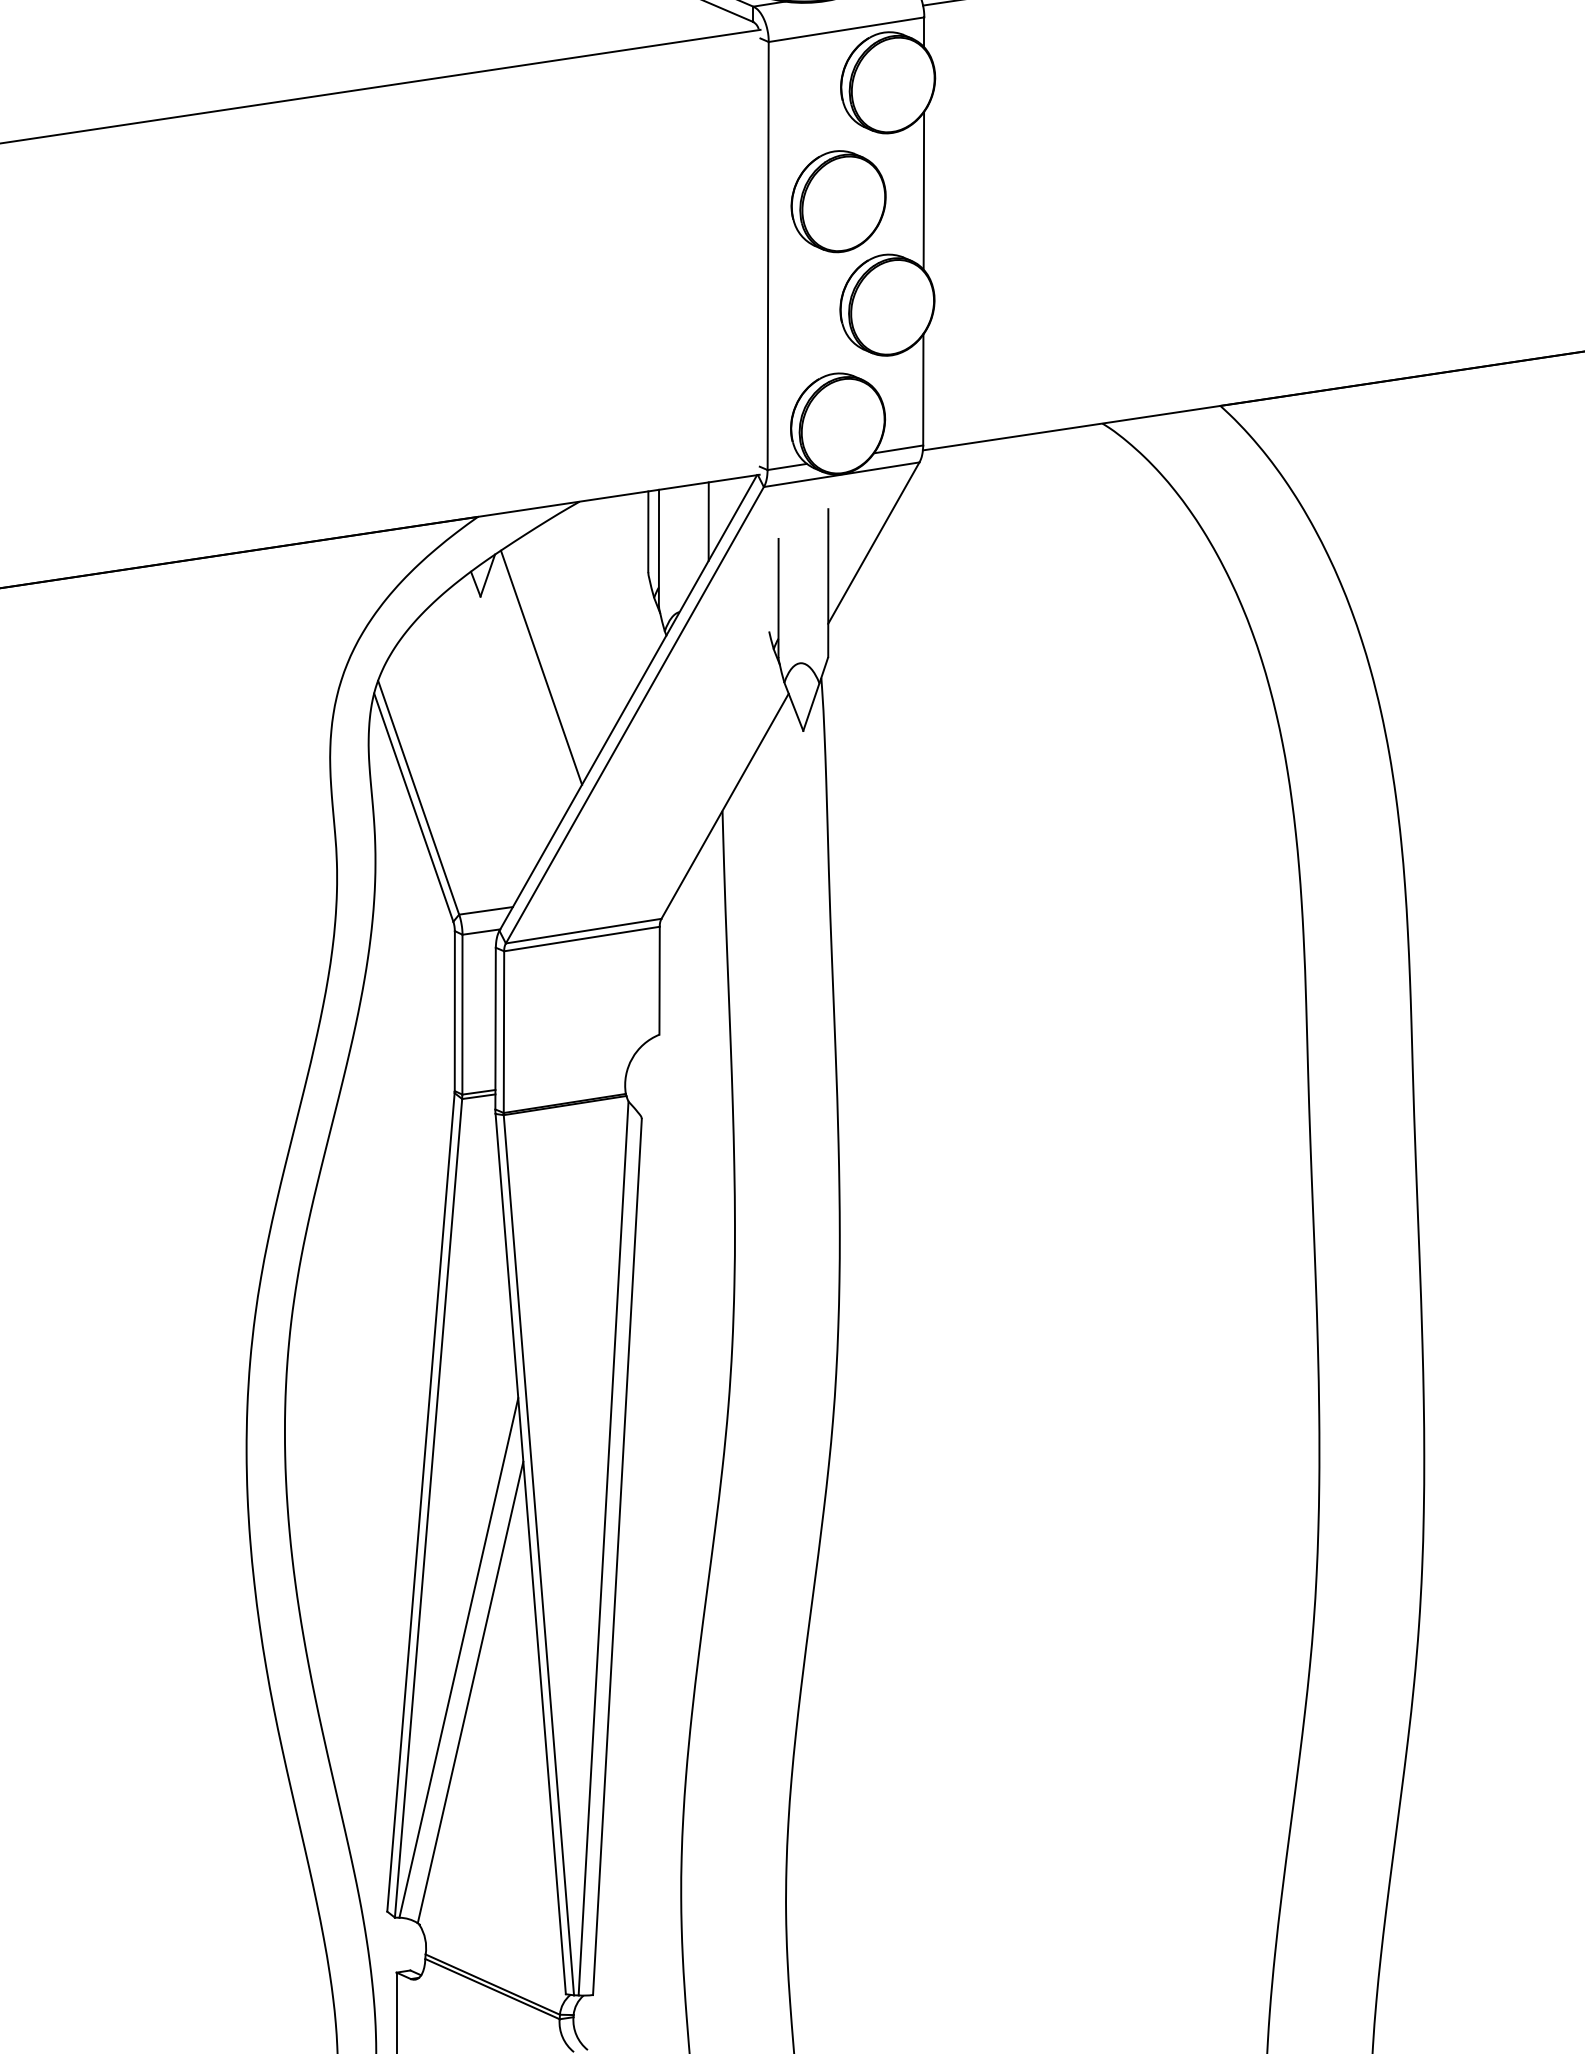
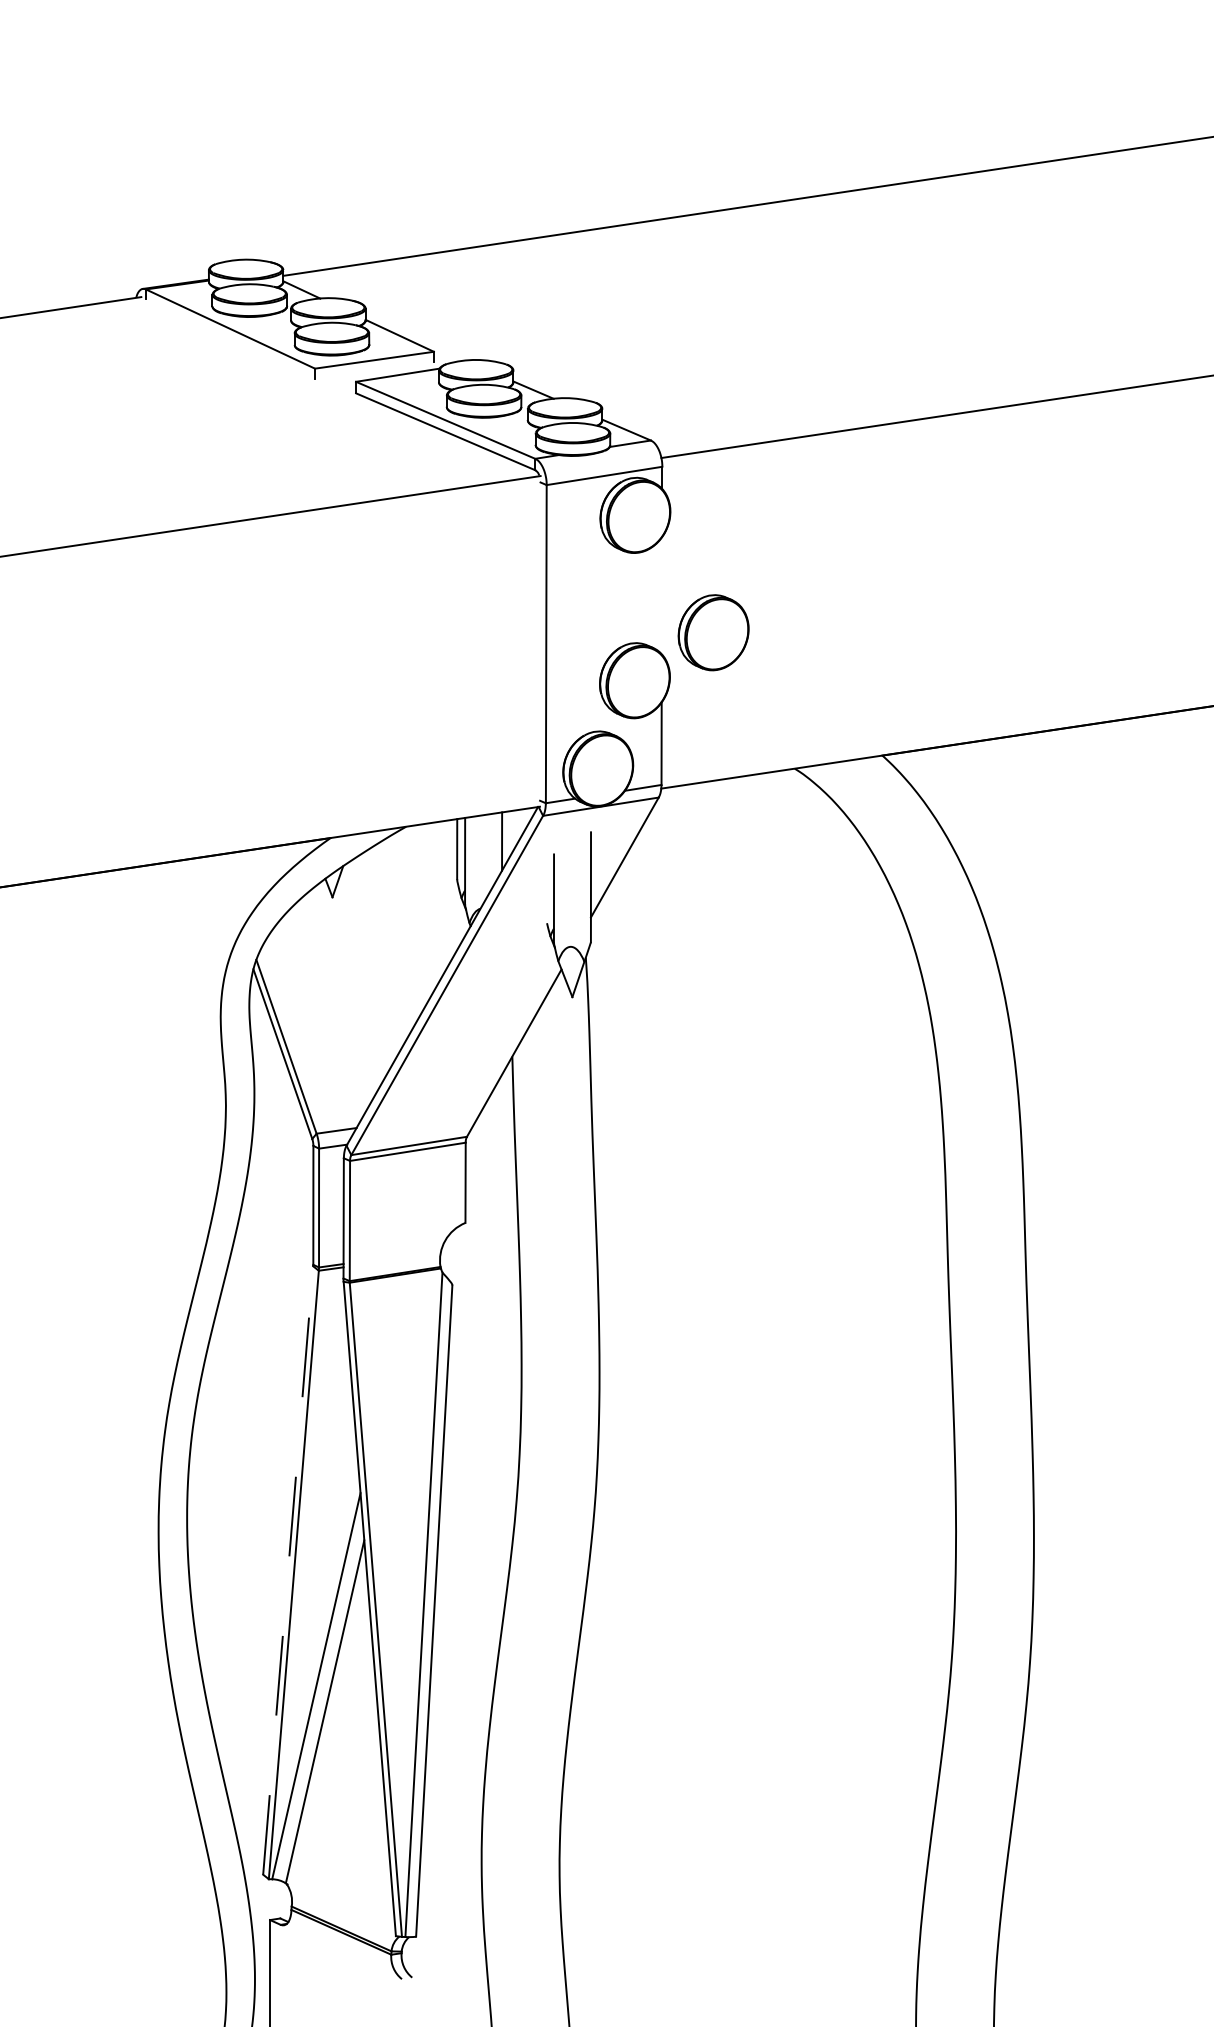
line: (923, 190) -> (661, 595), removed
part: (838, 201) -> (713, 632), moved
line: (541, 668) -> (377, 950), removed
line: (421, 1502) -> (288, 1570), solid -> dashed

